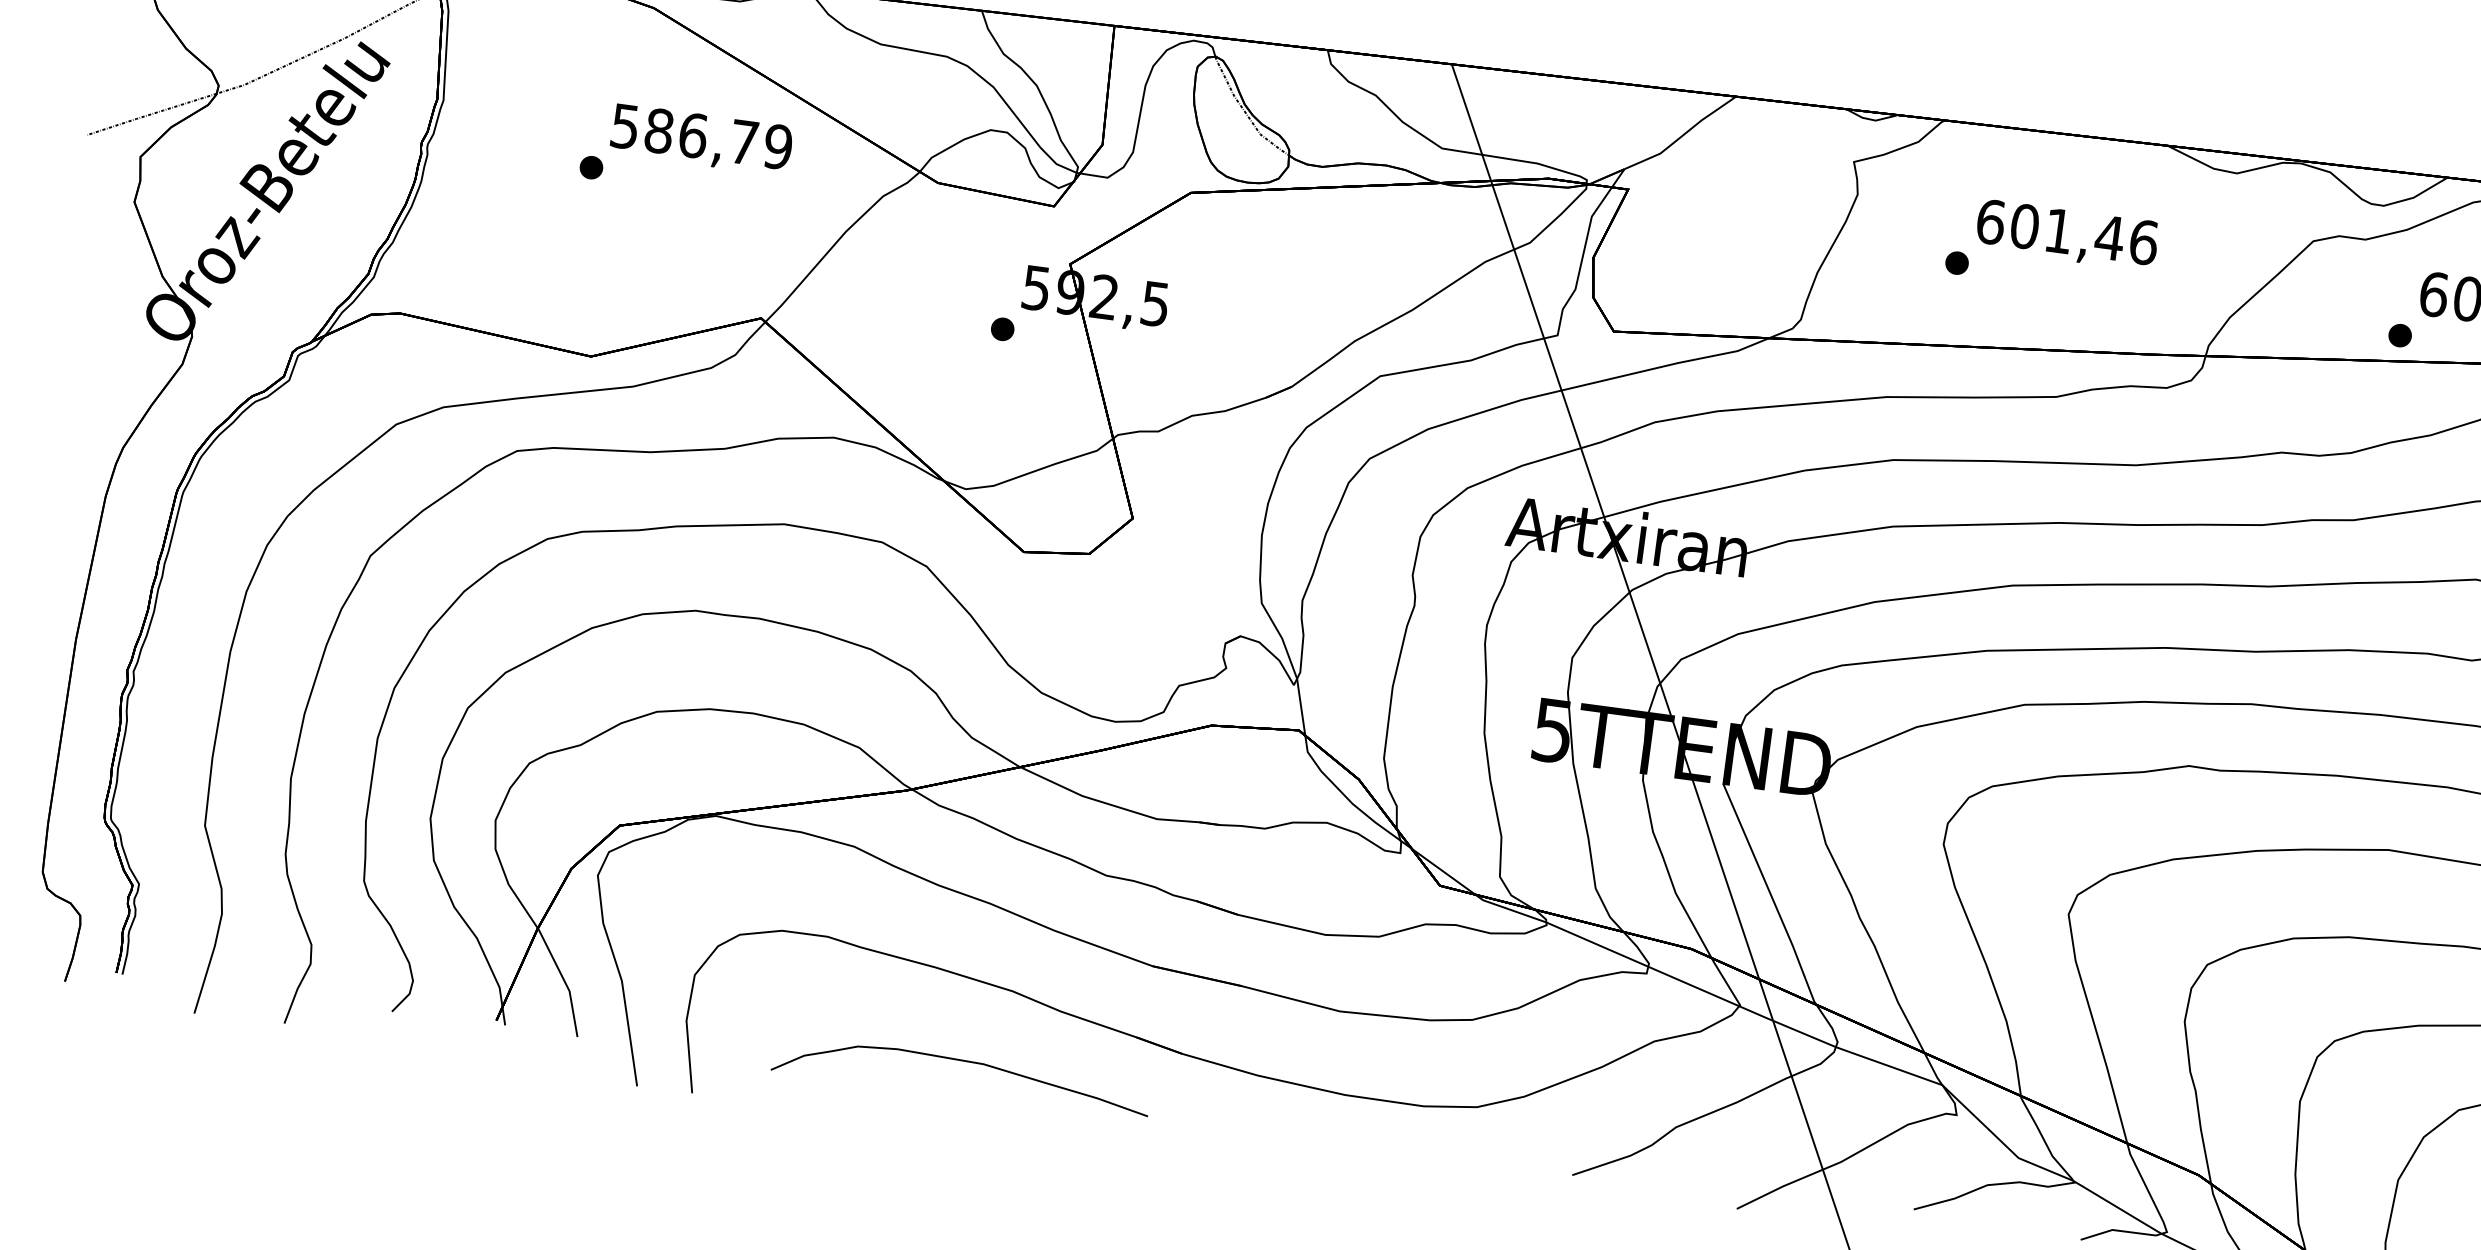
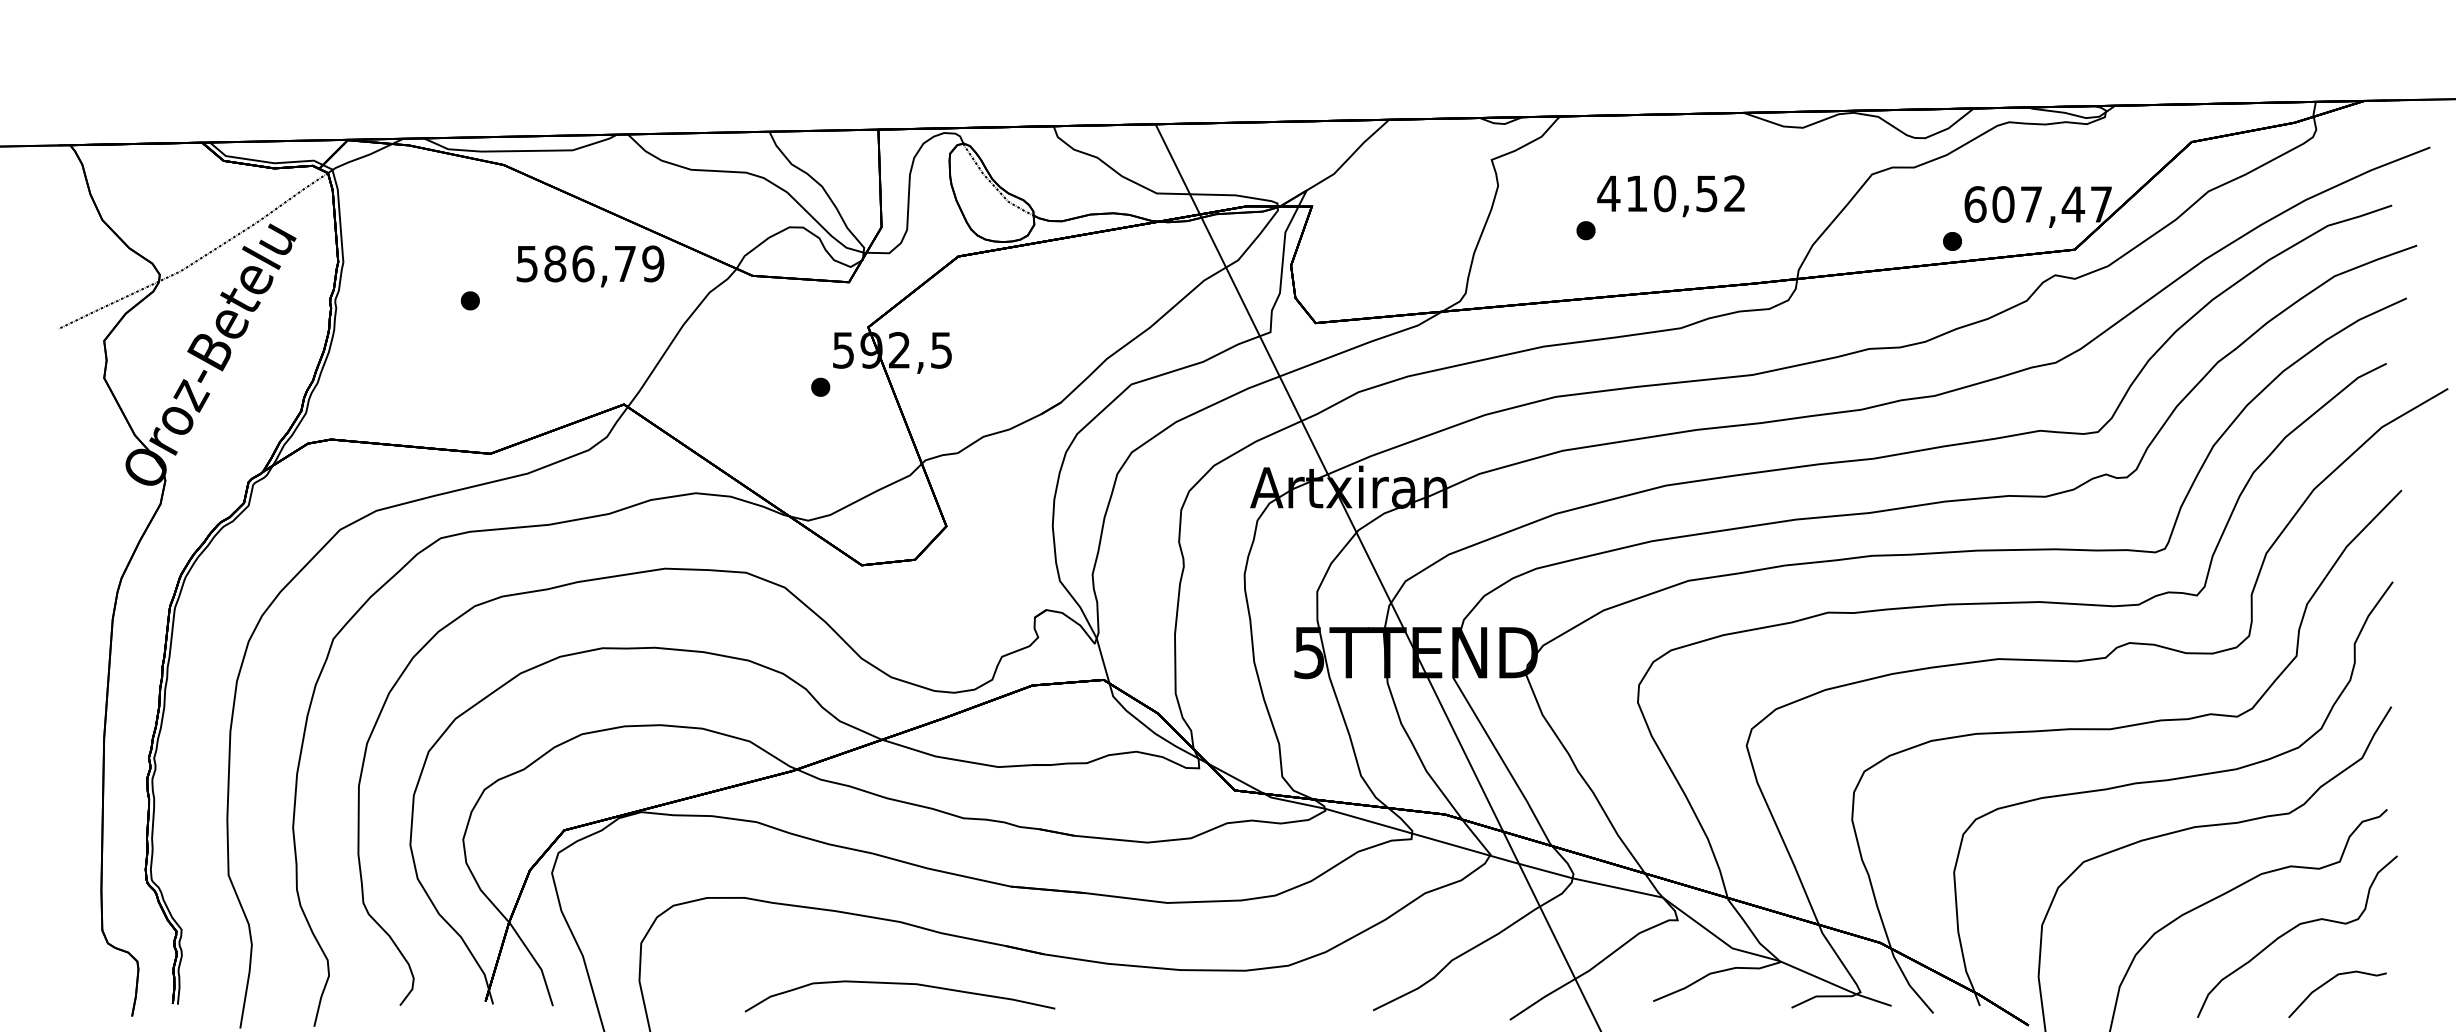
text: (701, 139) -> (590, 266), moved
text: (2066, 231) -> (1671, 193), 601,46 -> 410,52
curve: (962, 1061) -> (899, 984), moved

